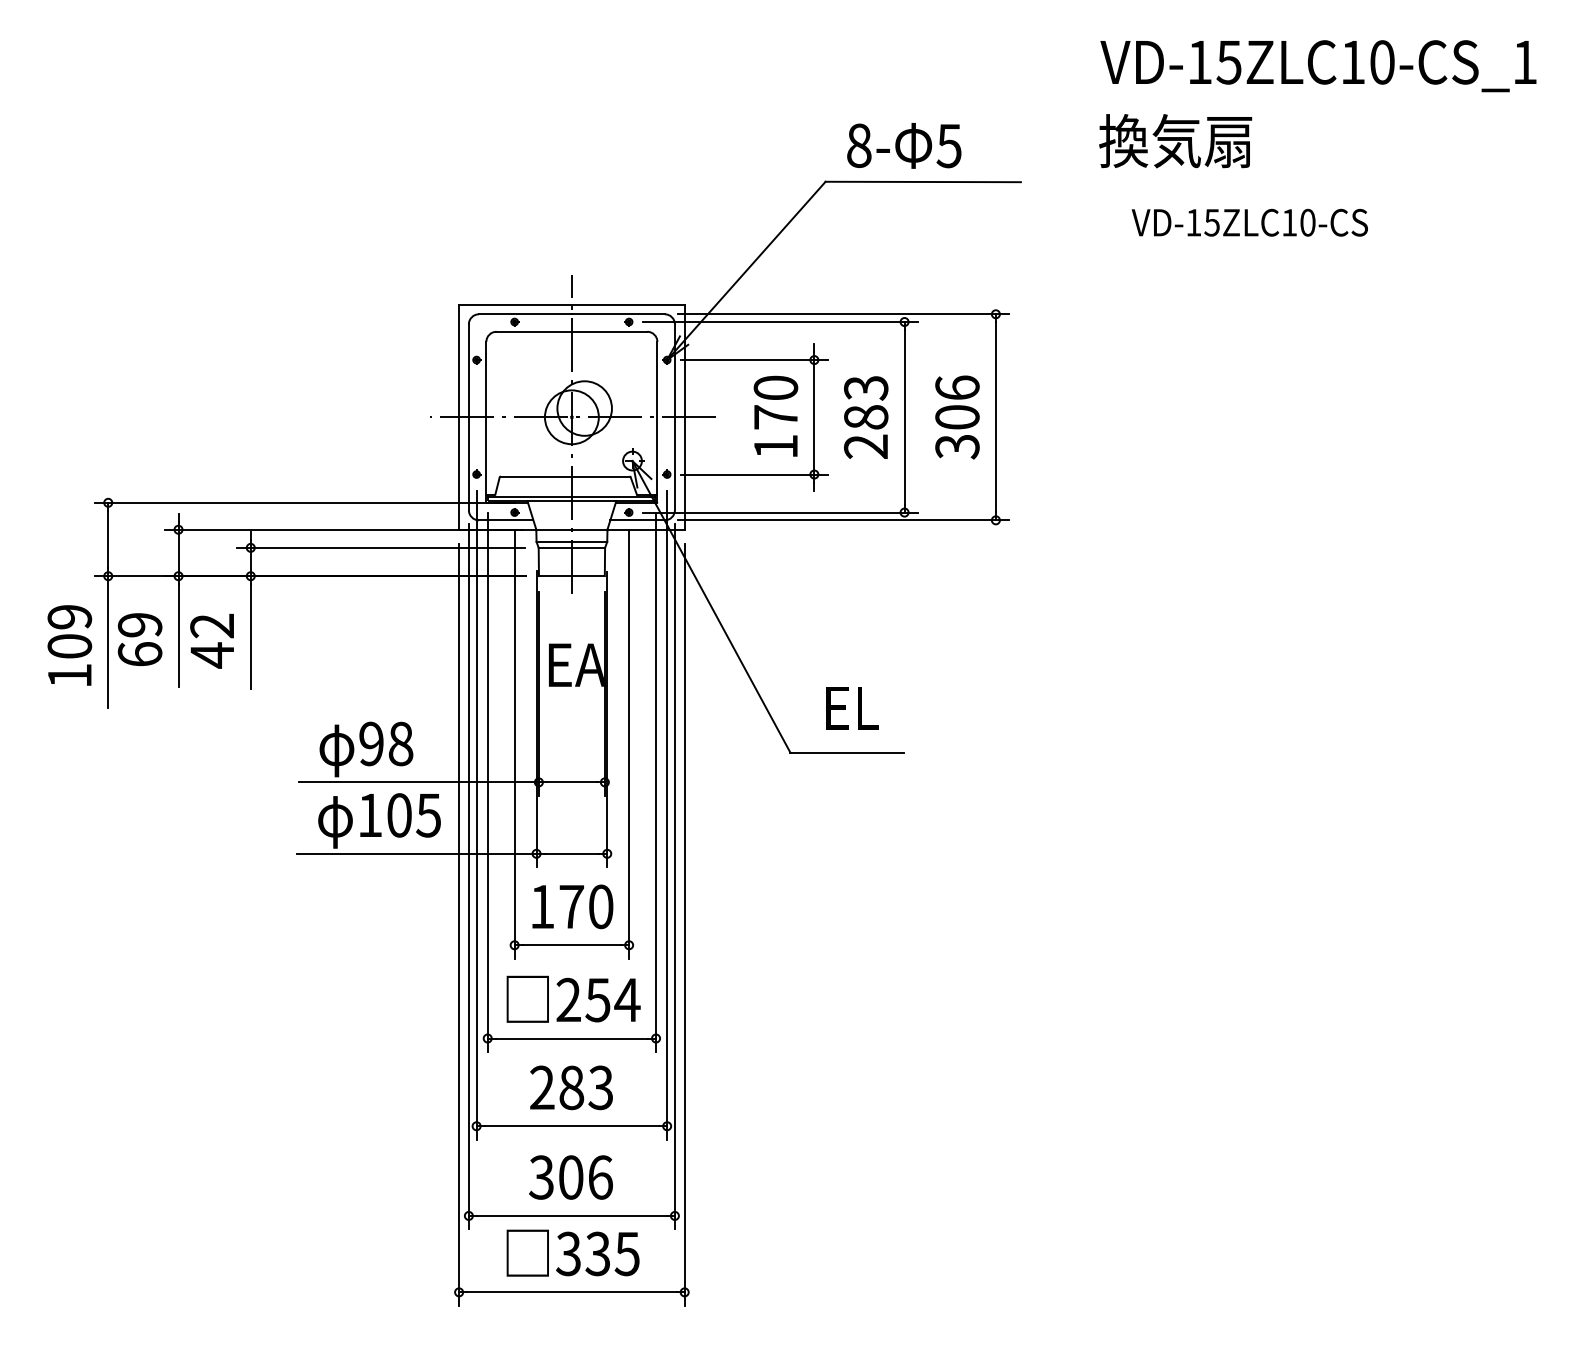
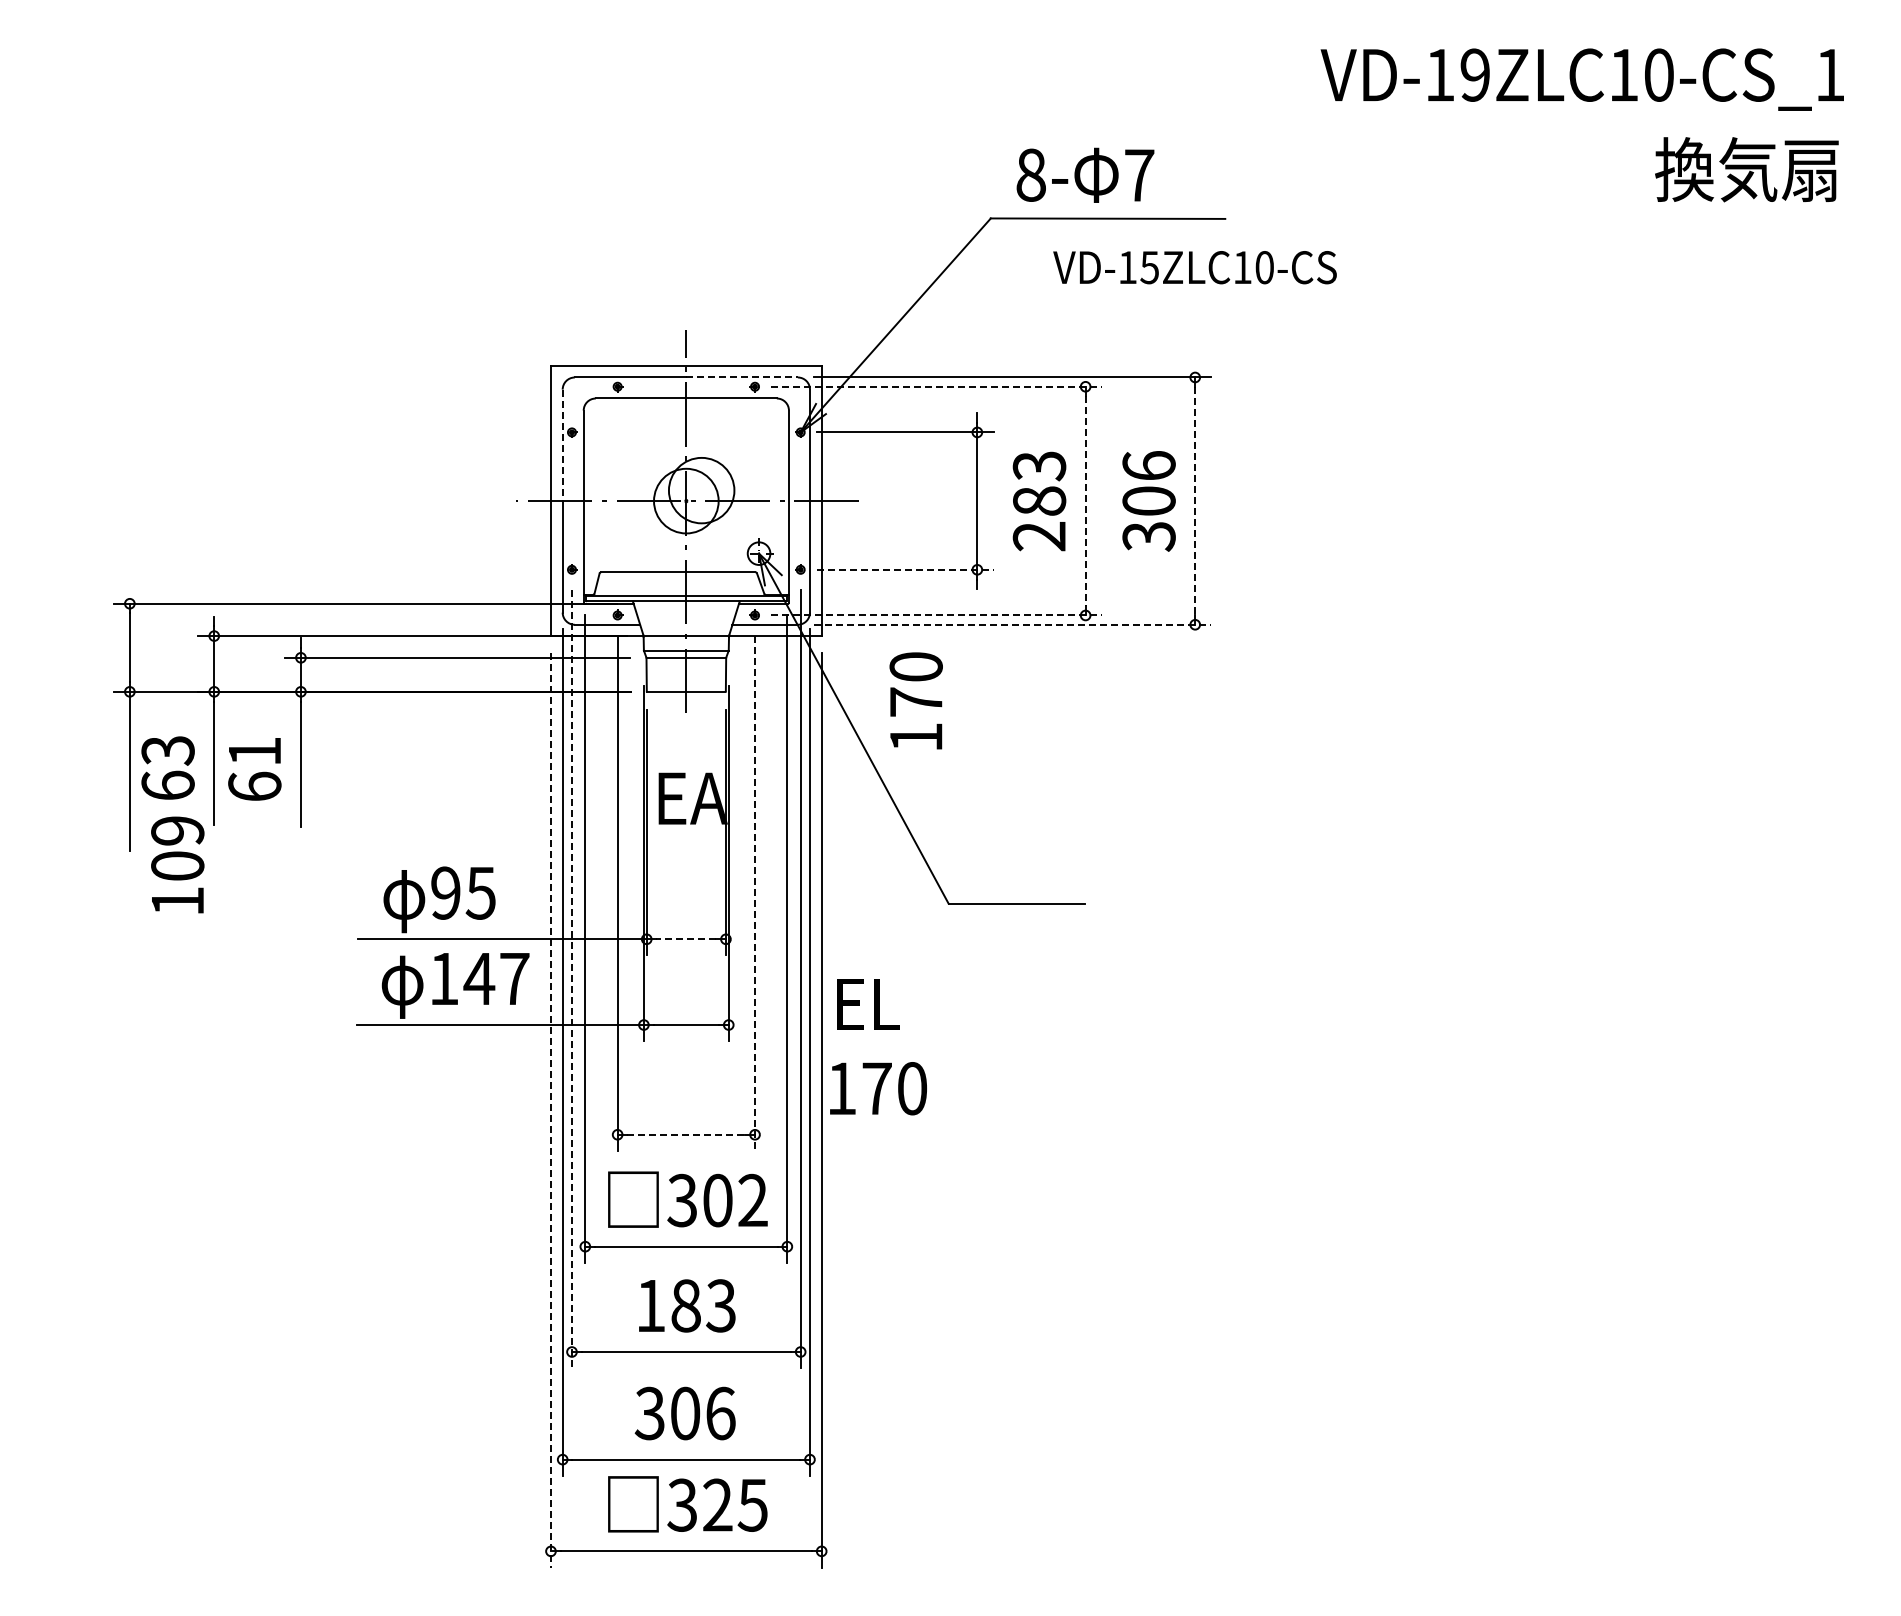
text: (1228, 61) -> (1474, 74), VD-15ZLC10-CS_1 -> VD-19ZLC10-CS_1
text: (1175, 141) -> (1746, 169), moved
text: (948, 146) -> (1138, 175), 5 -> 7
text: (1249, 222) -> (1194, 267), moved
line: (618, 314) -> (742, 377), solid -> dashed
line: (780, 321) -> (936, 386), solid -> dashed
line: (468, 370) -> (562, 445), solid -> dashed
text: (775, 415) -> (915, 700), moved
line: (904, 417) -> (1085, 501), solid -> dashed
line: (996, 417) -> (1195, 501), solid -> dashed
line: (754, 474) -> (905, 569), solid -> dashed
line: (780, 512) -> (936, 615), solid -> dashed
line: (843, 520) -> (1012, 624), solid -> dashed
text: (139, 625) -> (167, 750), 69 -> 63
text: (212, 640) -> (254, 769), 42 -> 61
text: (69, 645) -> (177, 864), moved
text: (852, 708) -> (868, 1004), moved
text: (400, 743) -> (480, 892), 98 -> 95
line: (629, 745) -> (755, 894), solid -> dashed
line: (572, 782) -> (686, 939), solid -> dashed
text: (413, 815) -> (496, 978), 105 -> 147
line: (476, 815) -> (571, 979), solid -> dashed
text: (572, 906) -> (878, 1088), moved
line: (458, 925) -> (550, 1110), solid -> dashed
line: (572, 945) -> (686, 1134), solid -> dashed
text: (597, 1000) -> (717, 1200), 254 -> 302
text: (542, 1087) -> (650, 1305), 283 -> 183
text: (597, 1254) -> (717, 1505), 335 -> 325

